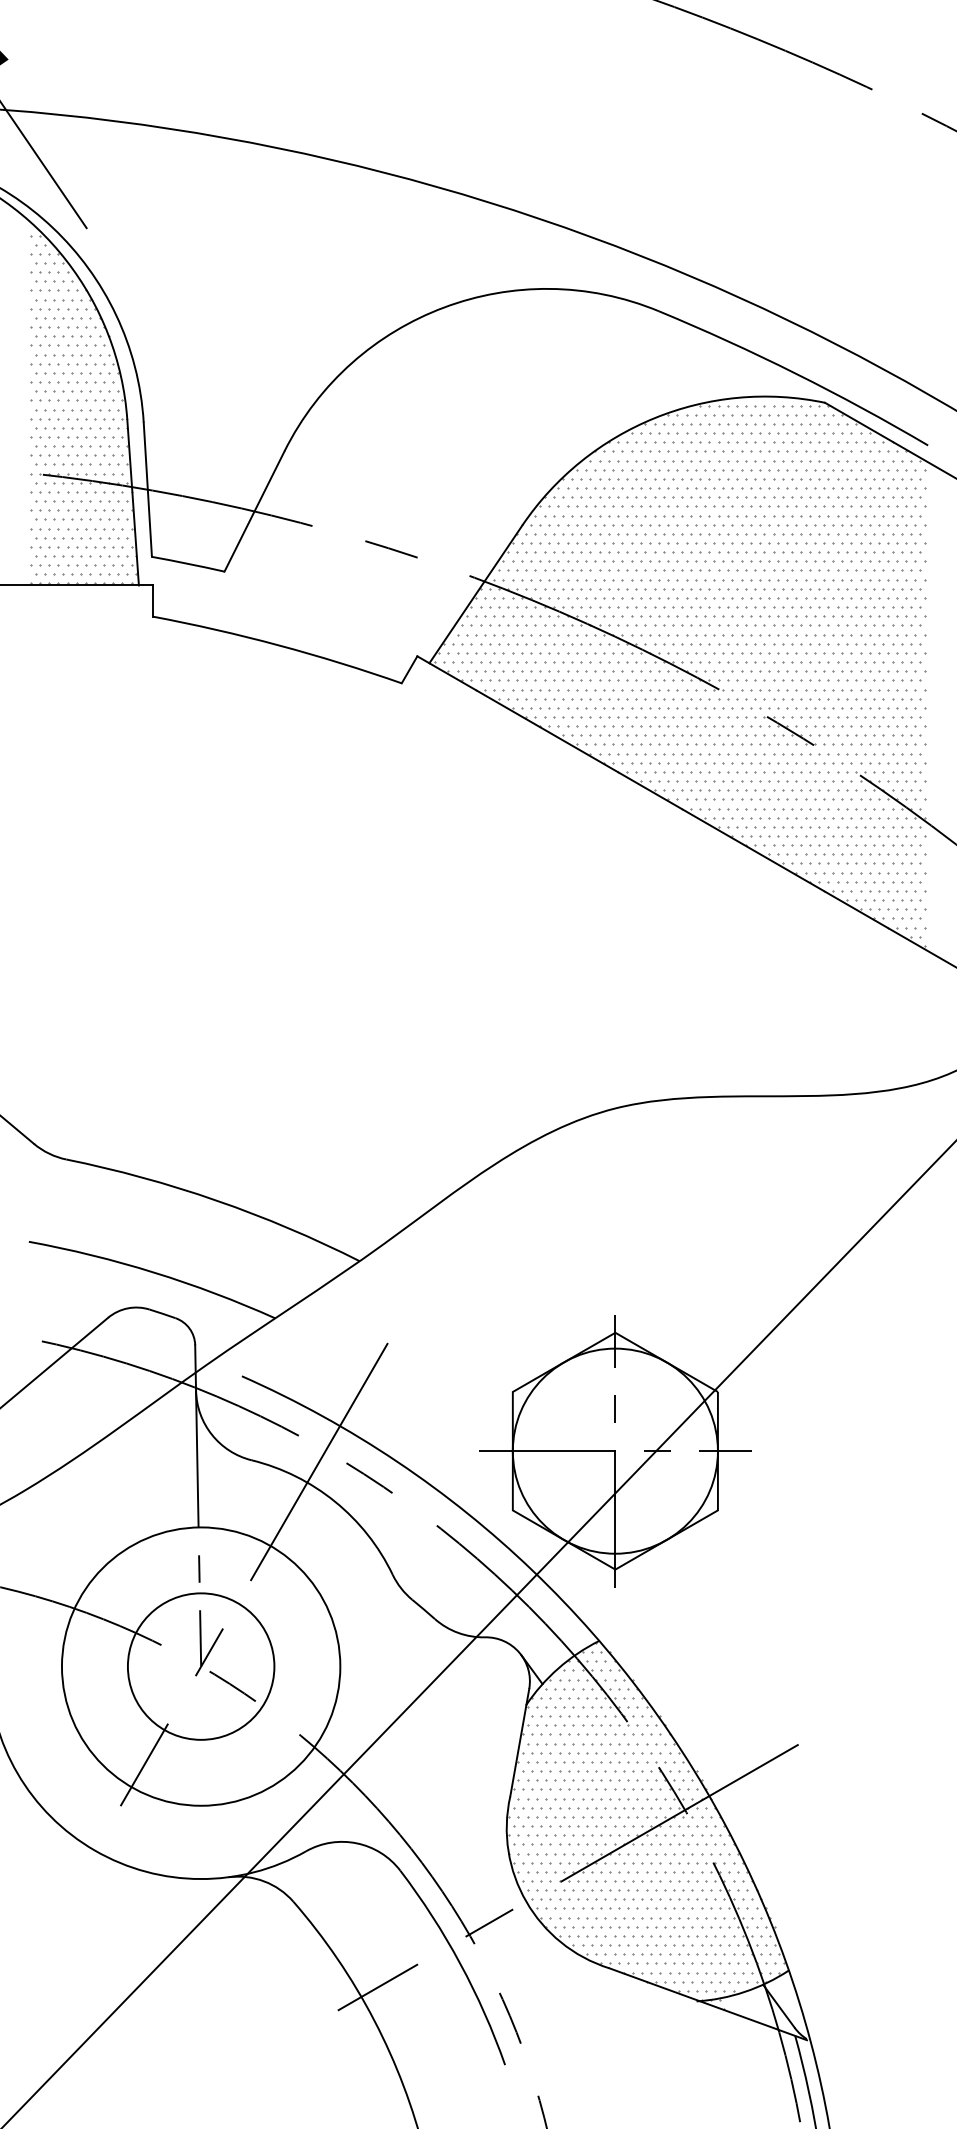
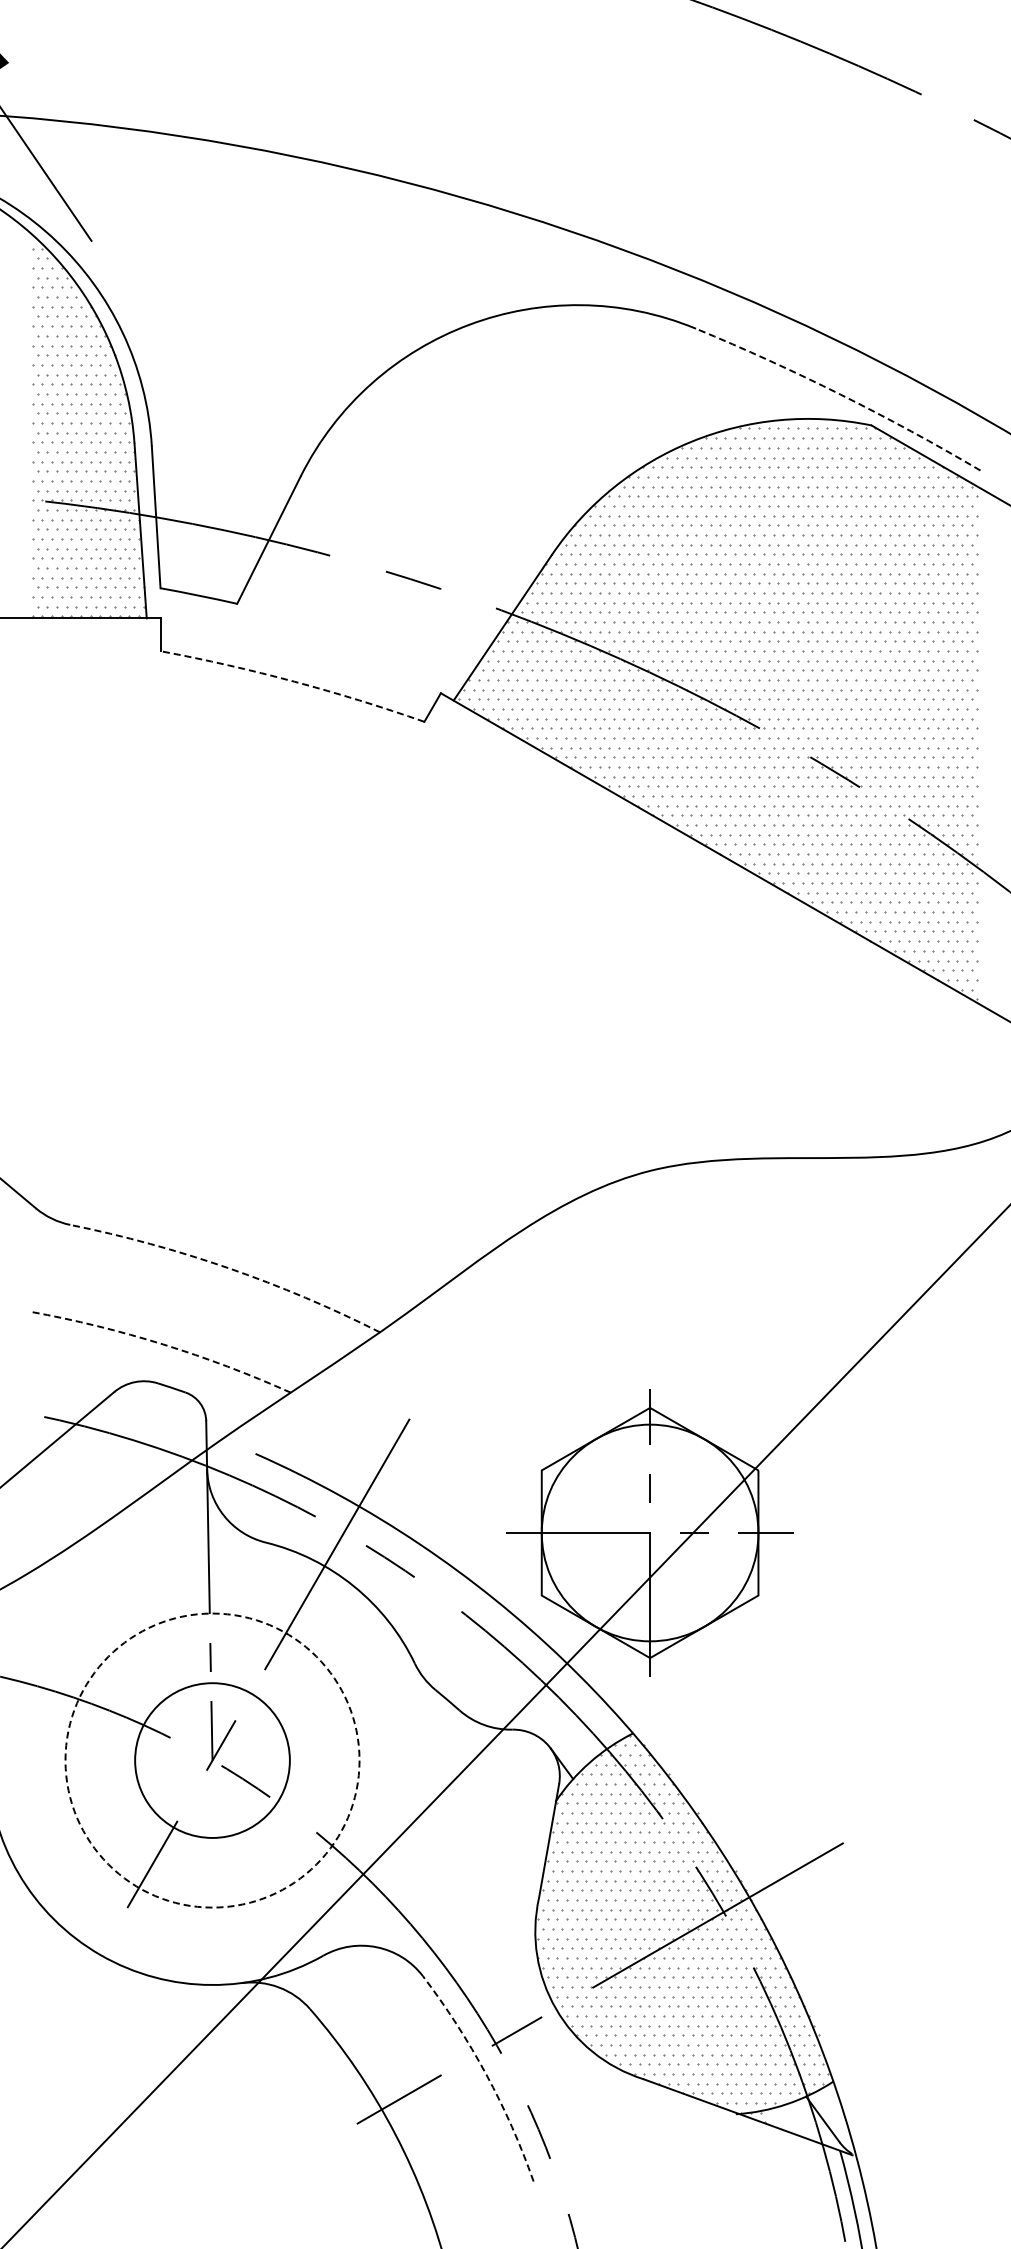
arc: (795, 373) -> (840, 394), solid -> dashed
arc: (278, 645) -> (294, 681), solid -> dashed
arc: (216, 1200) -> (228, 1268), solid -> dashed
arc: (154, 1272) -> (163, 1344), solid -> dashed
circle: (201, 1666) -> (212, 1760), solid -> dashed
arc: (460, 1963) -> (486, 2074), solid -> dashed

